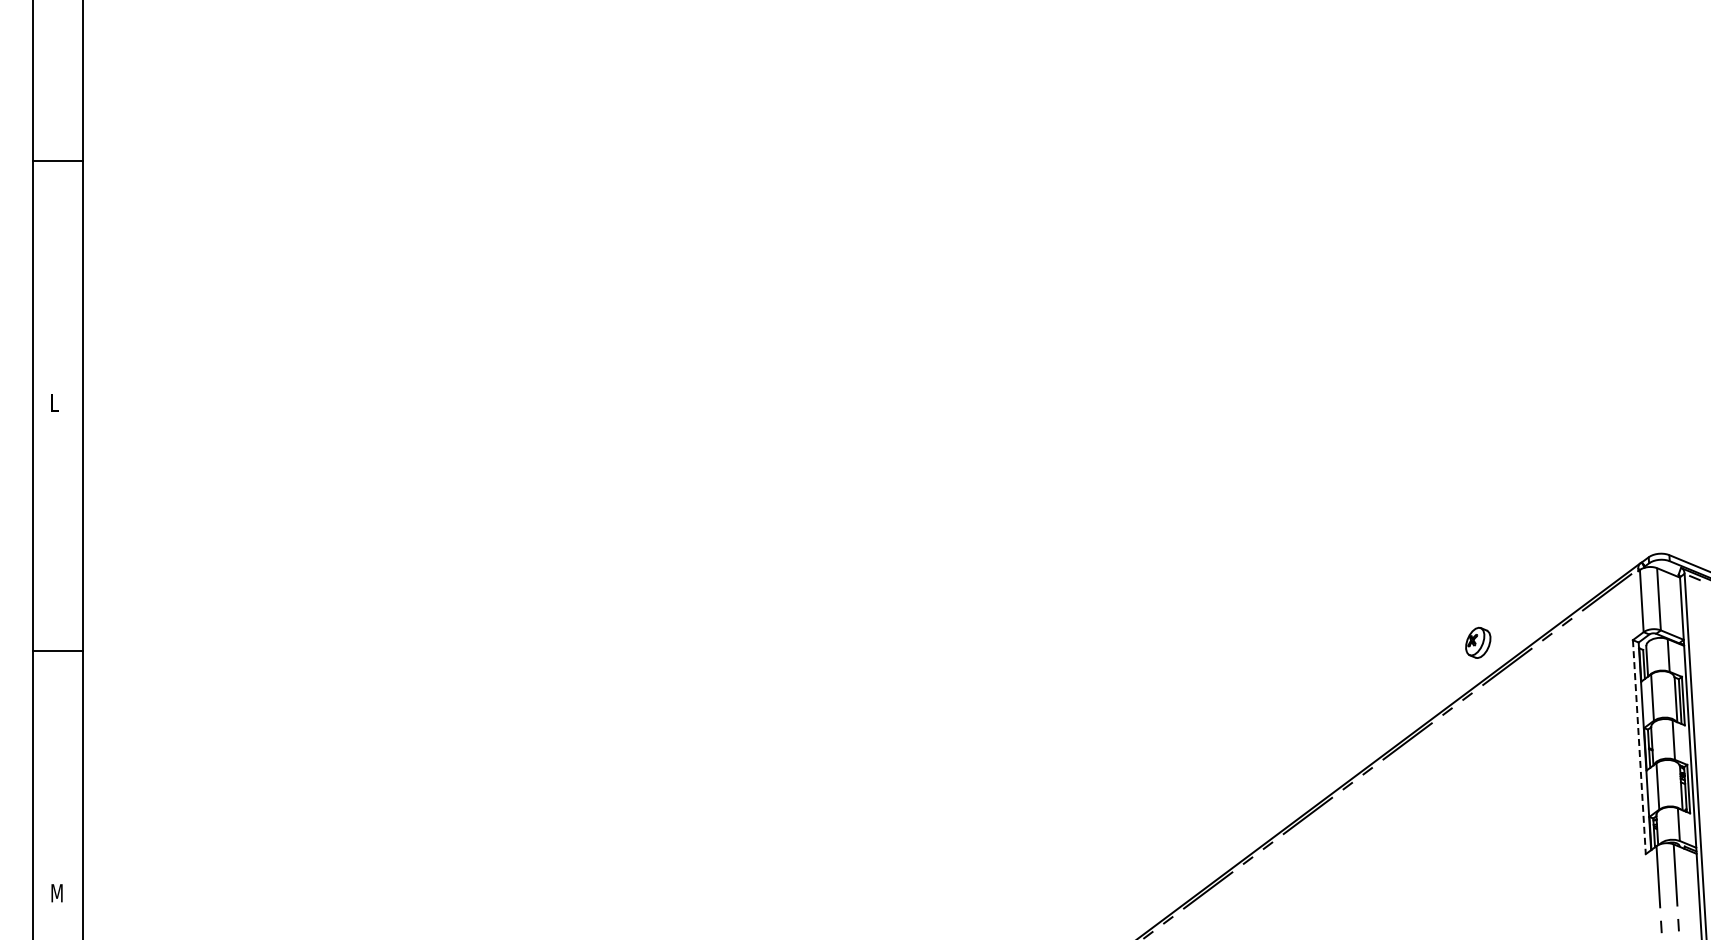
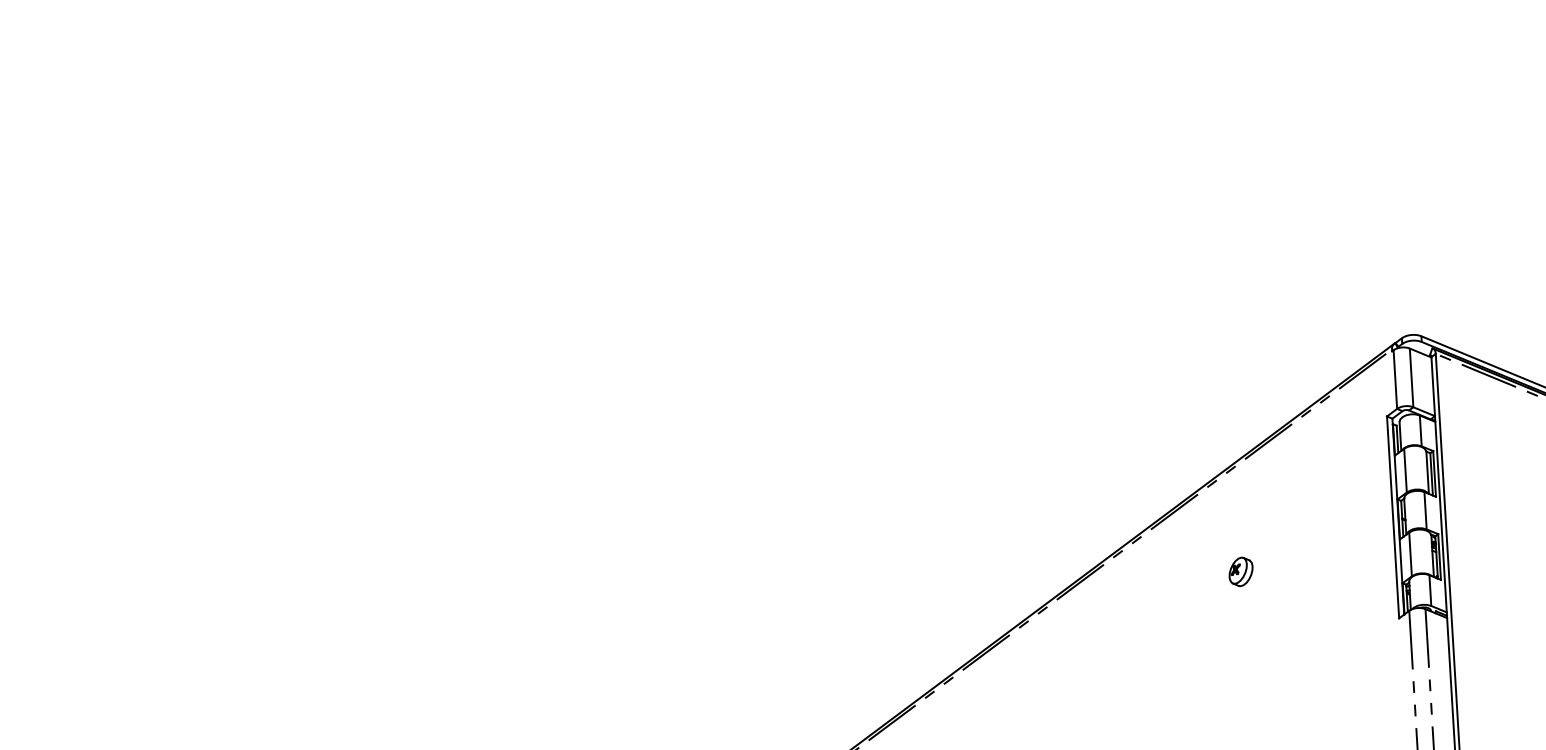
part: (1478, 642) -> (1241, 571), moved
line: (1639, 747) -> (1393, 517), dashed -> solid

